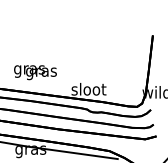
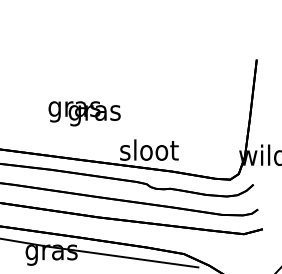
text: (35, 72) -> (84, 113), moved

